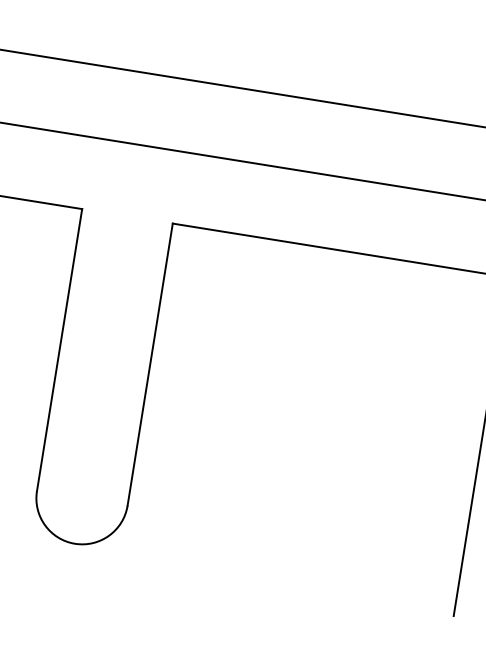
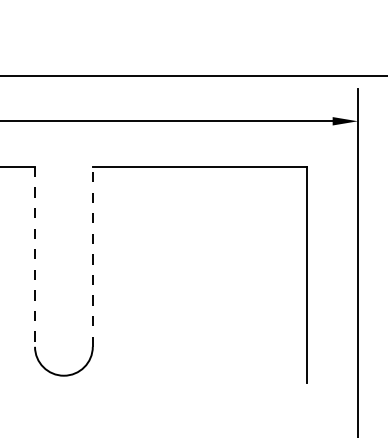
line: (60, 349) -> (35, 256), solid -> dashed
line: (149, 364) -> (92, 256), solid -> dashed

